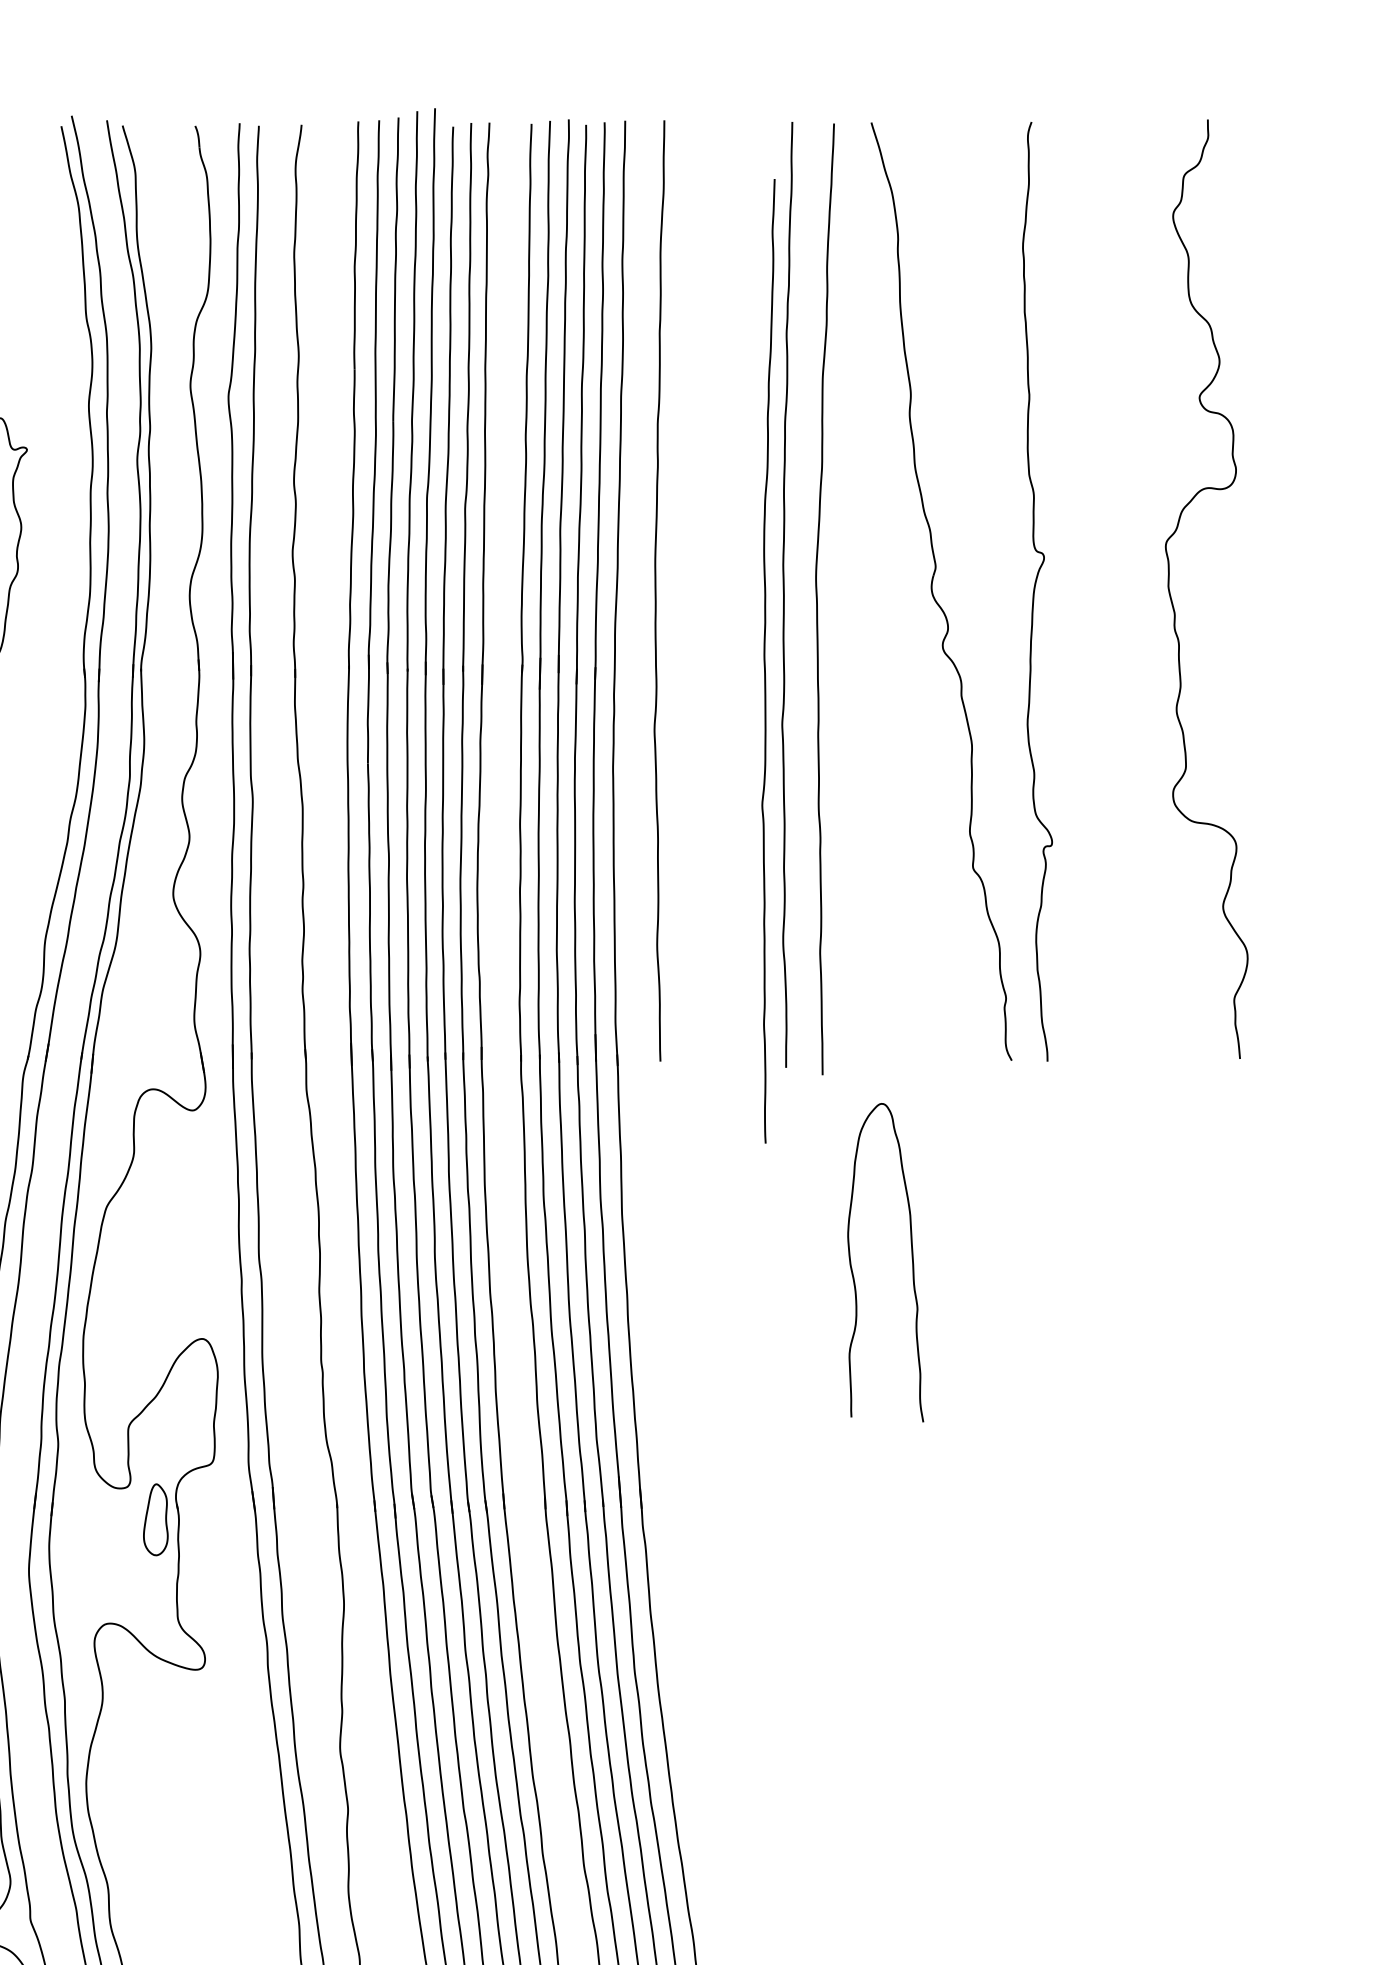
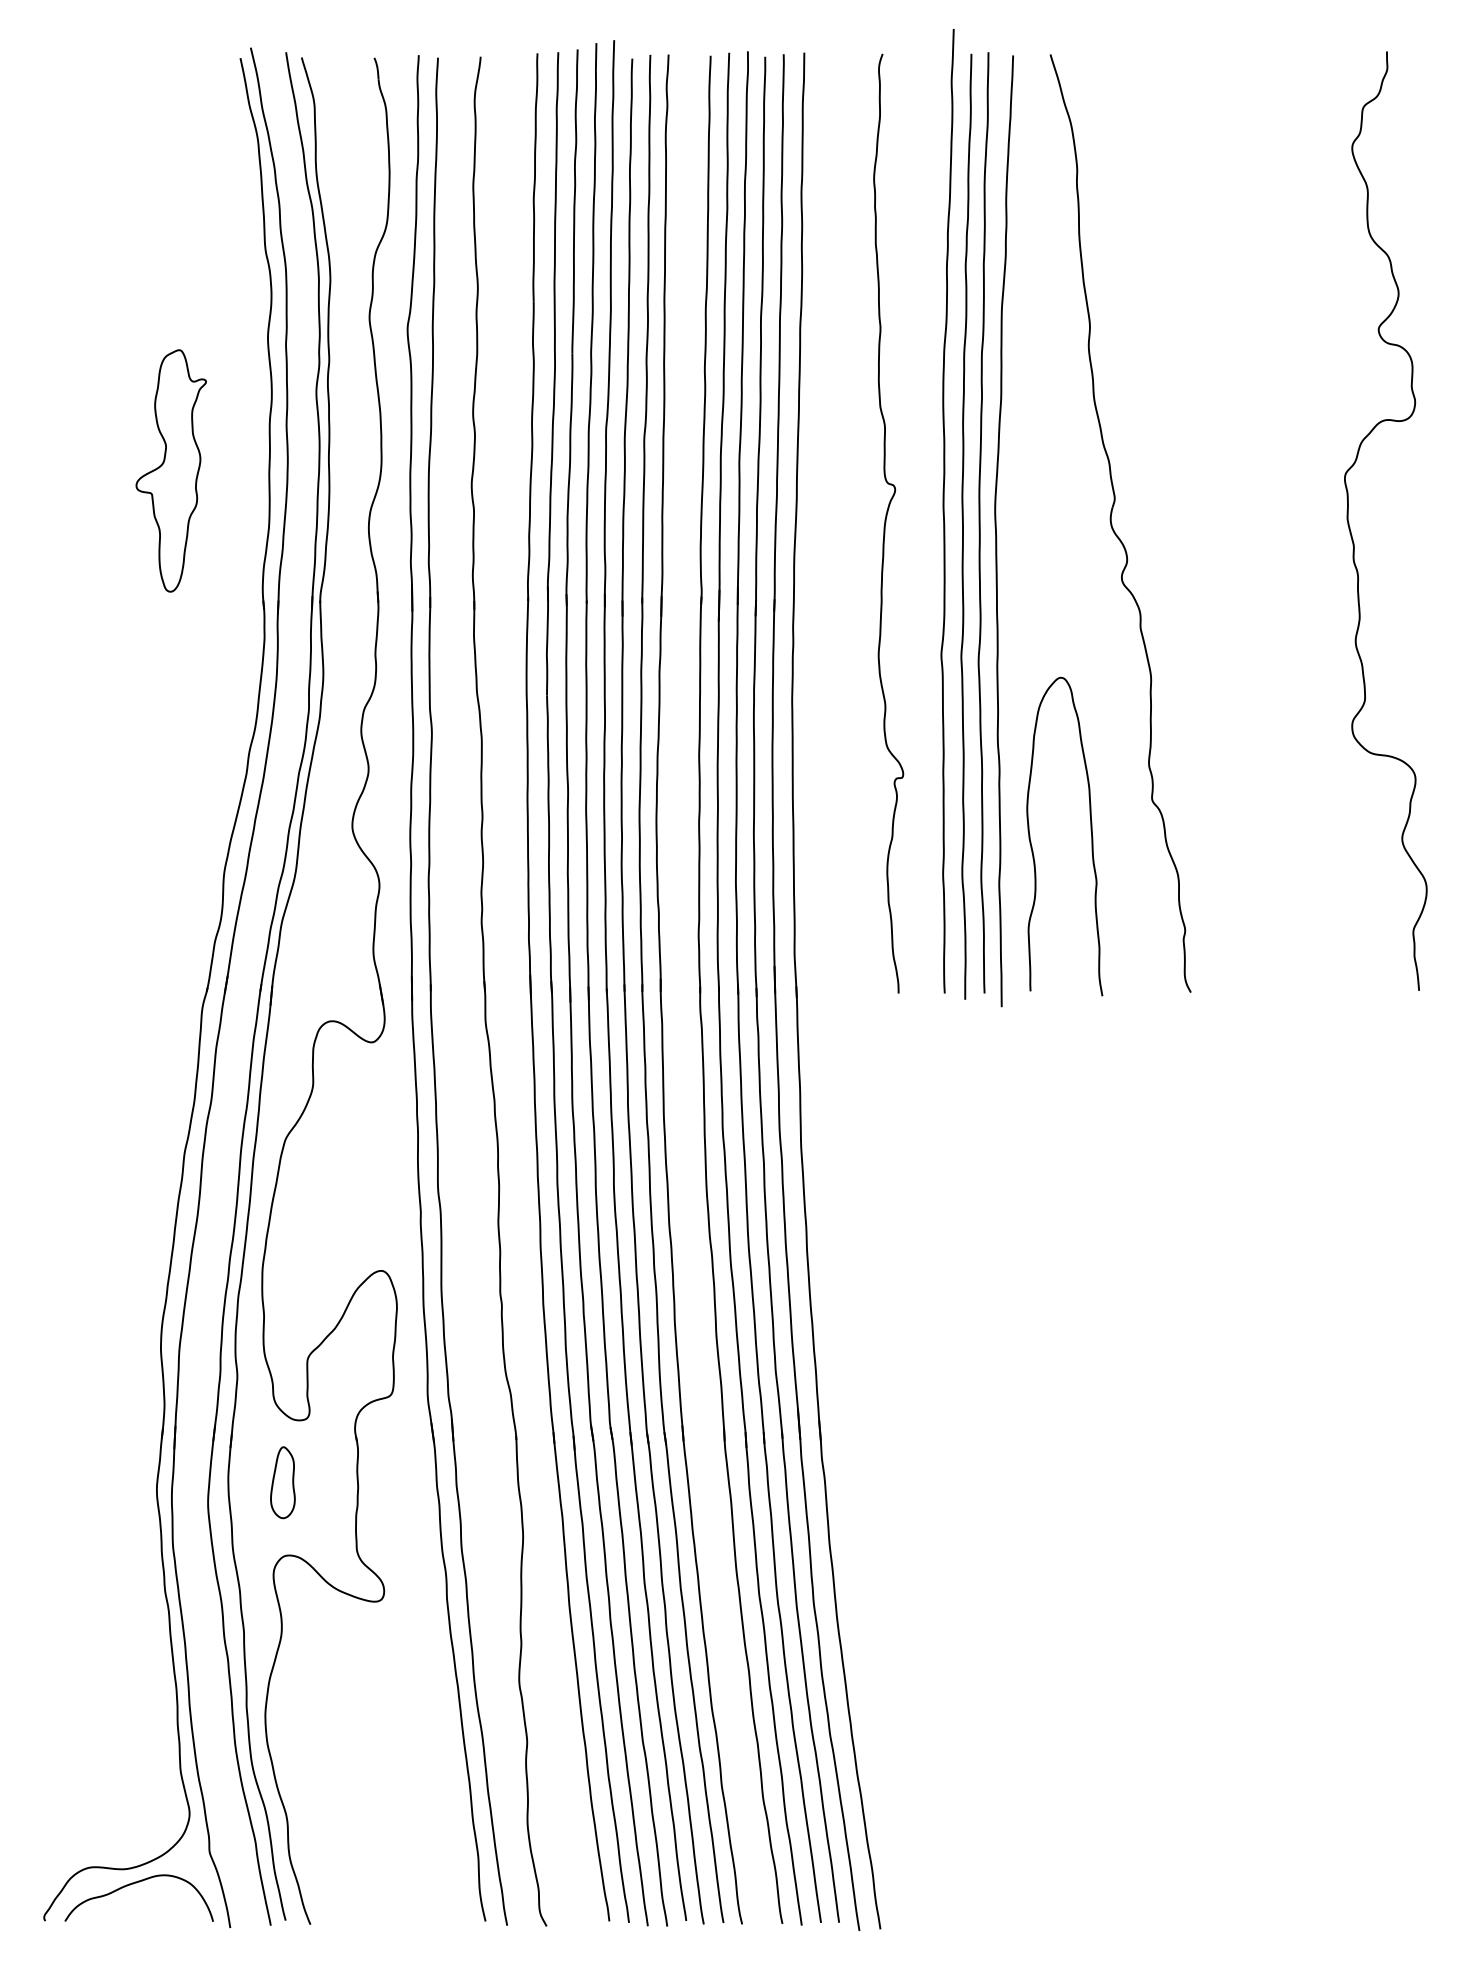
curve: (656, 590) -> (980, 522), moved
curve: (1035, 590) -> (886, 522), moved
curve: (765, 661) -> (944, 511), moved
curve: (911, 1257) -> (1090, 831), moved
part: (155, 1519) -> (282, 1482), moved

